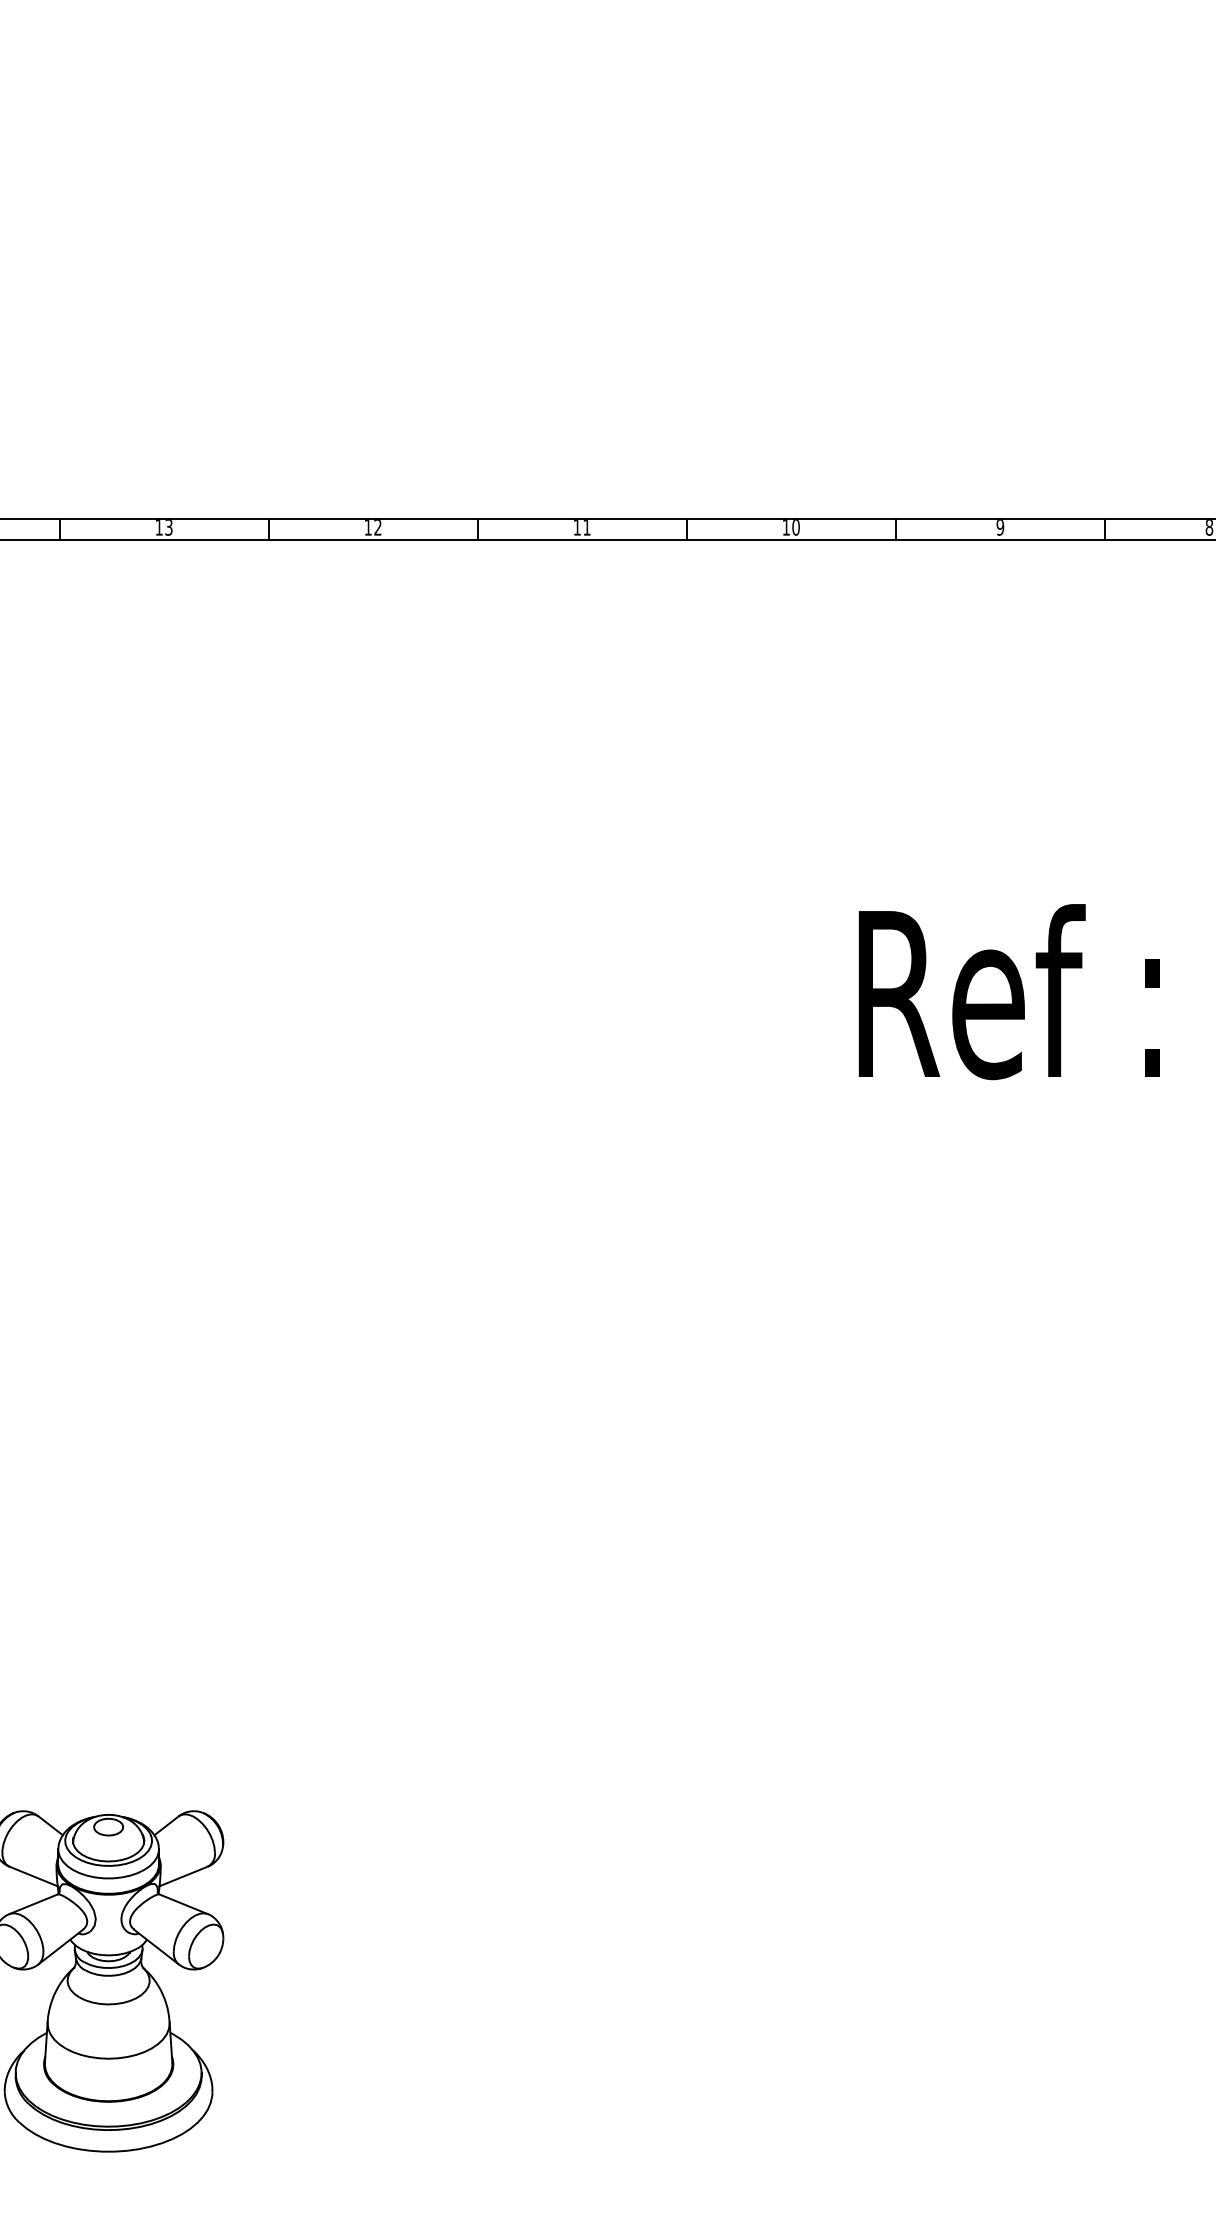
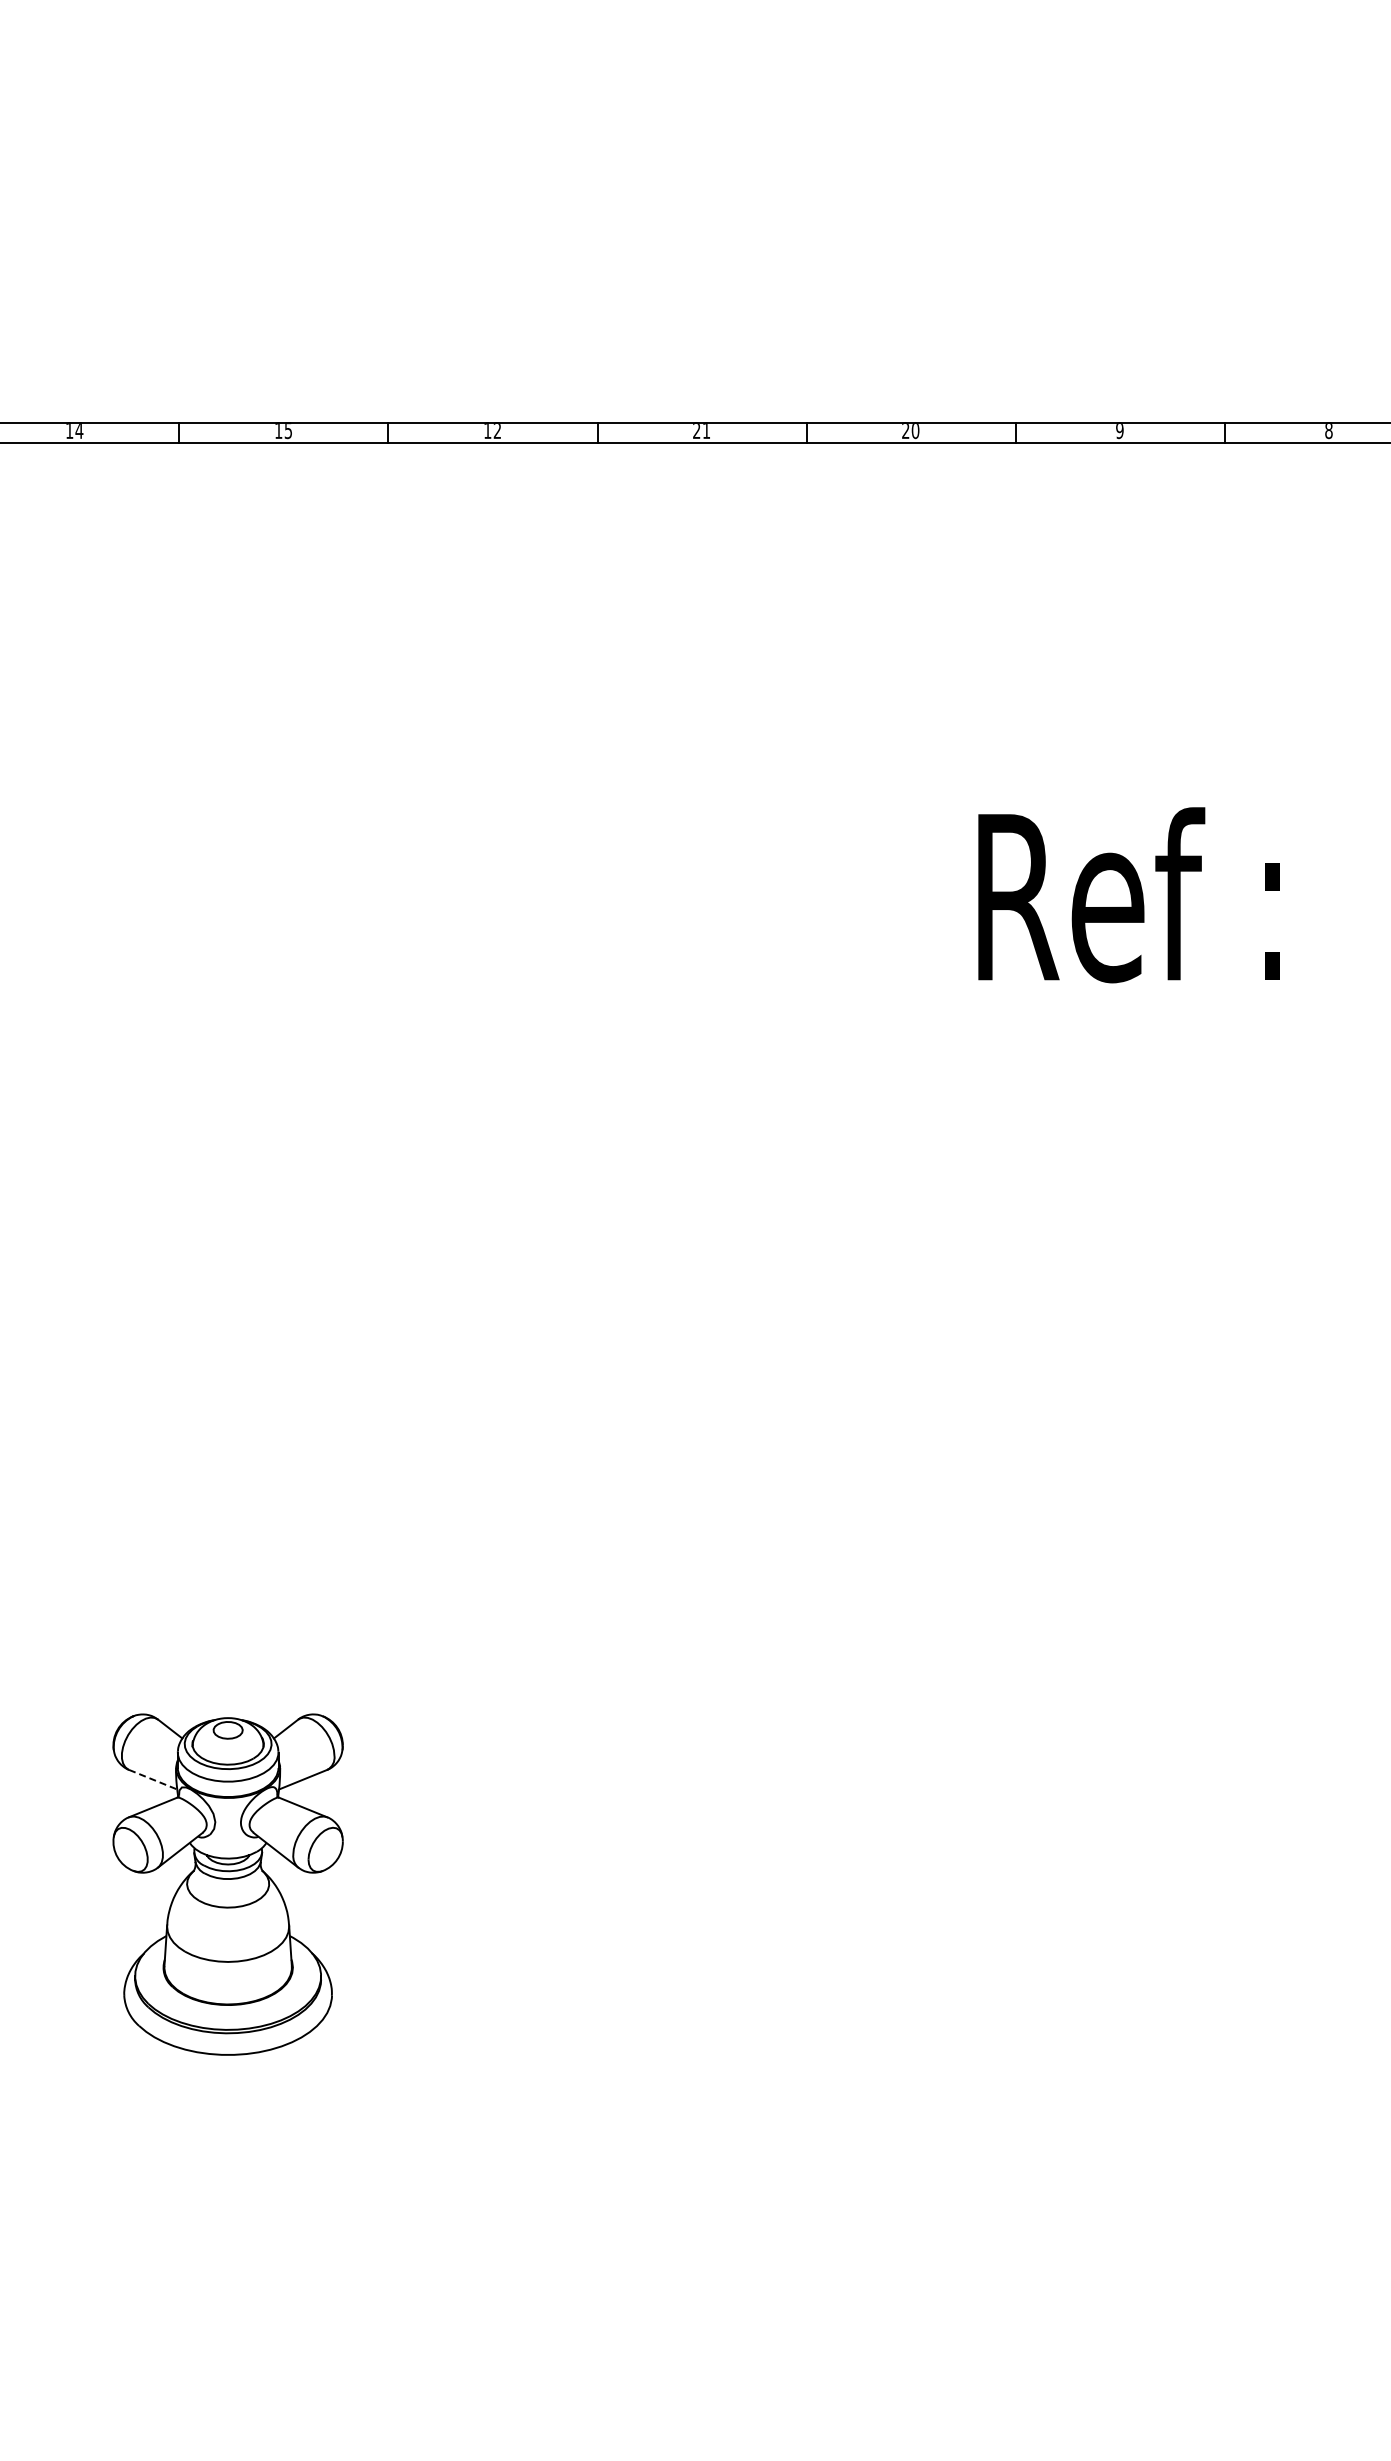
text: (168, 528) -> (288, 431), 13 -> 15
text: (576, 528) -> (696, 431), 11 -> 21
text: (785, 528) -> (905, 431), 10 -> 20
line: (33, 1876) -> (153, 1779), solid -> dashed

